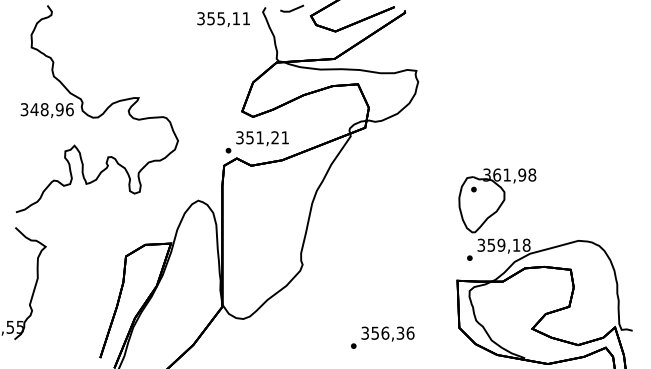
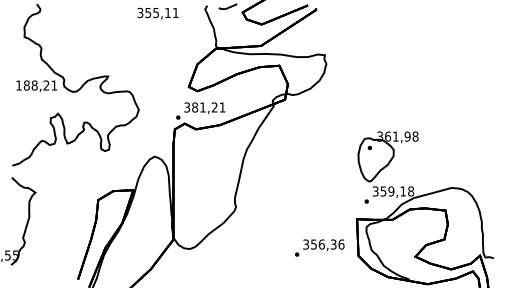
text: (223, 19) -> (157, 13), moved
text: (46, 109) -> (36, 85), 348,96 -> 188,21
text: (249, 137) -> (194, 107), 351,21 -> 381,21
text: (382, 337) -> (319, 247), moved

